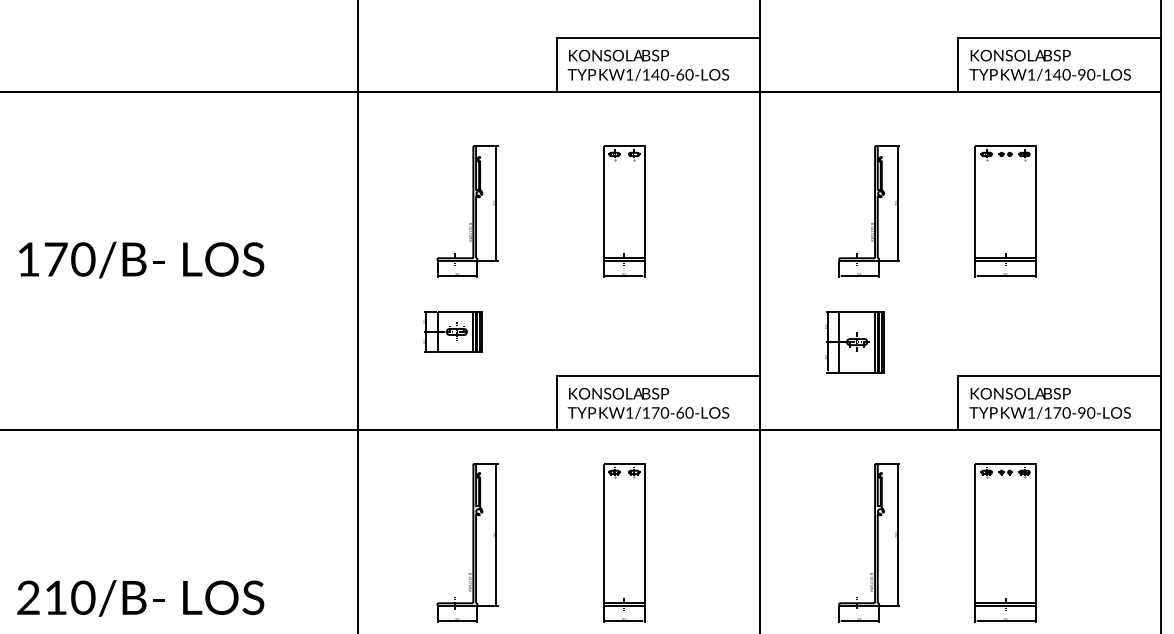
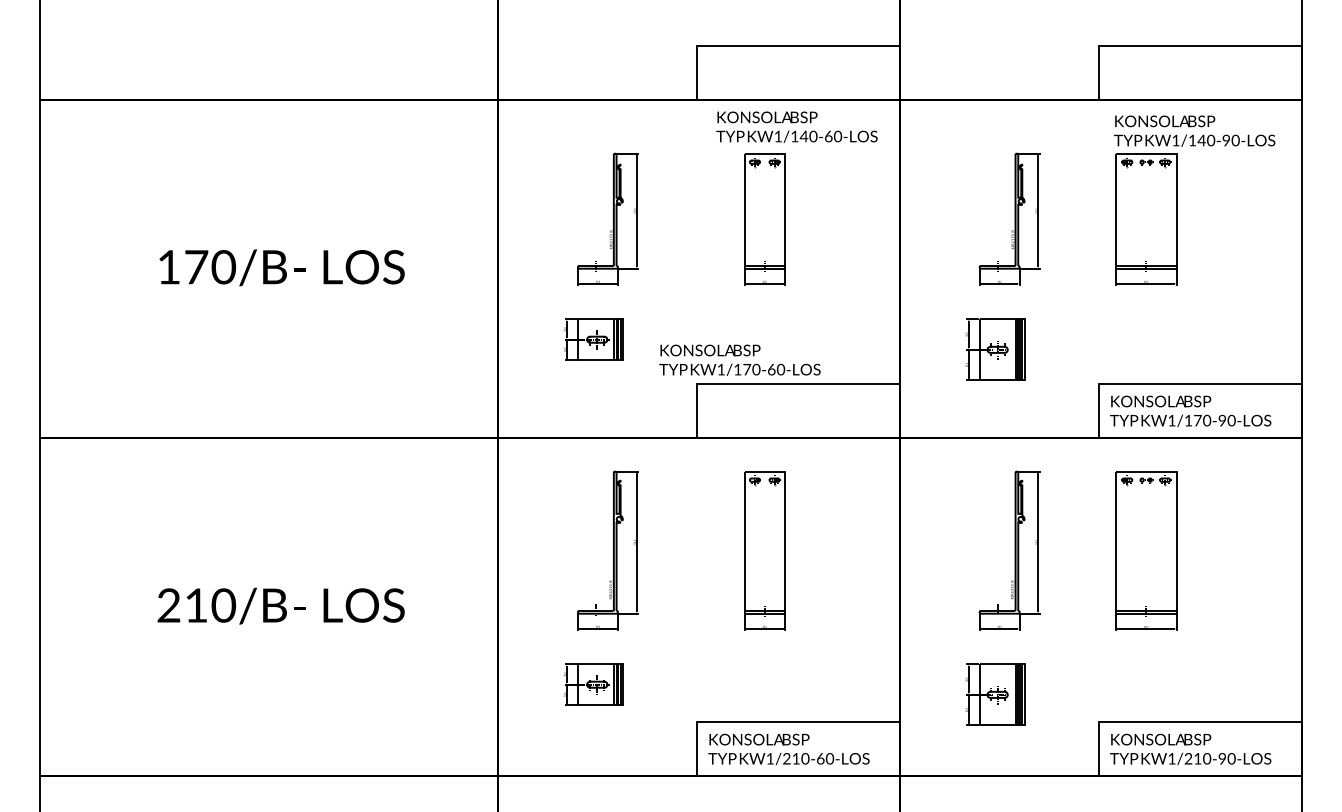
text: (648, 64) -> (796, 126), moved
text: (1050, 64) -> (1194, 130), moved
text: (648, 402) -> (739, 359), moved

